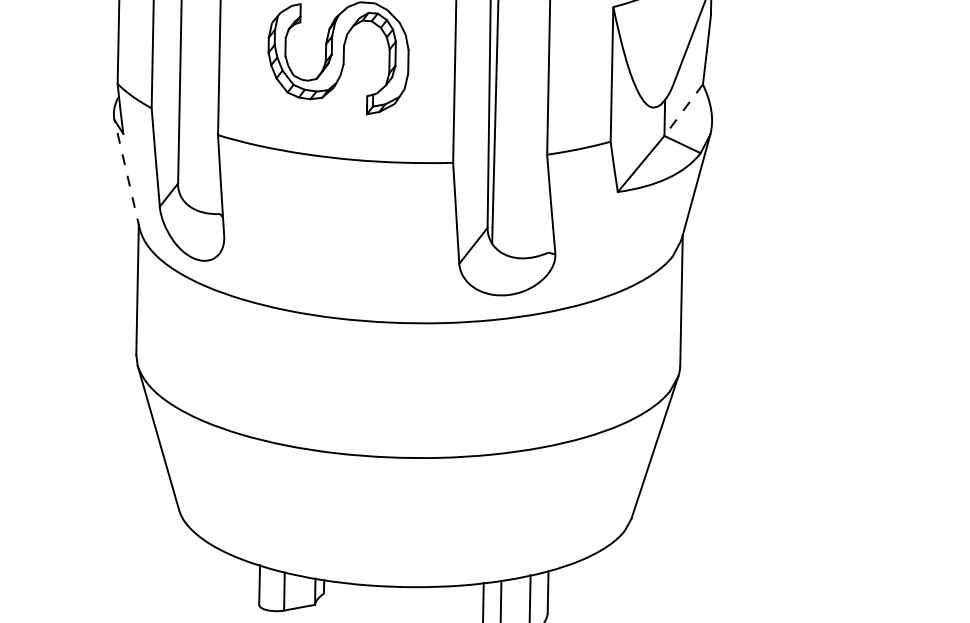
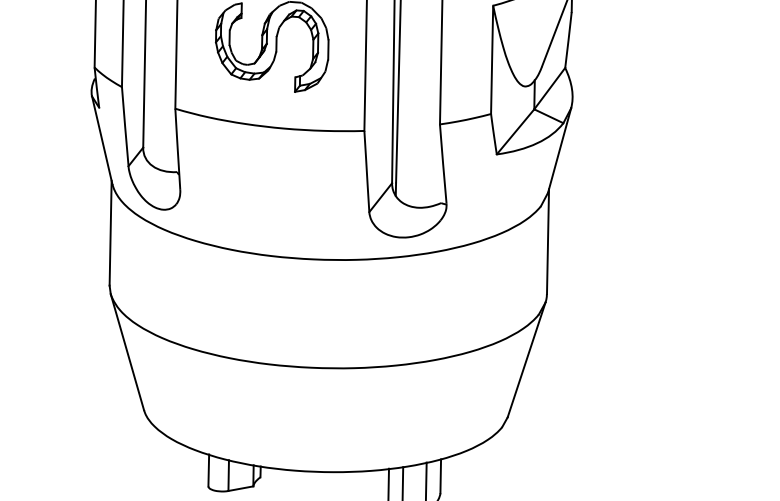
line: (683, 110) -> (549, 88), dashed -> solid
line: (127, 174) -> (102, 140), dashed -> solid

